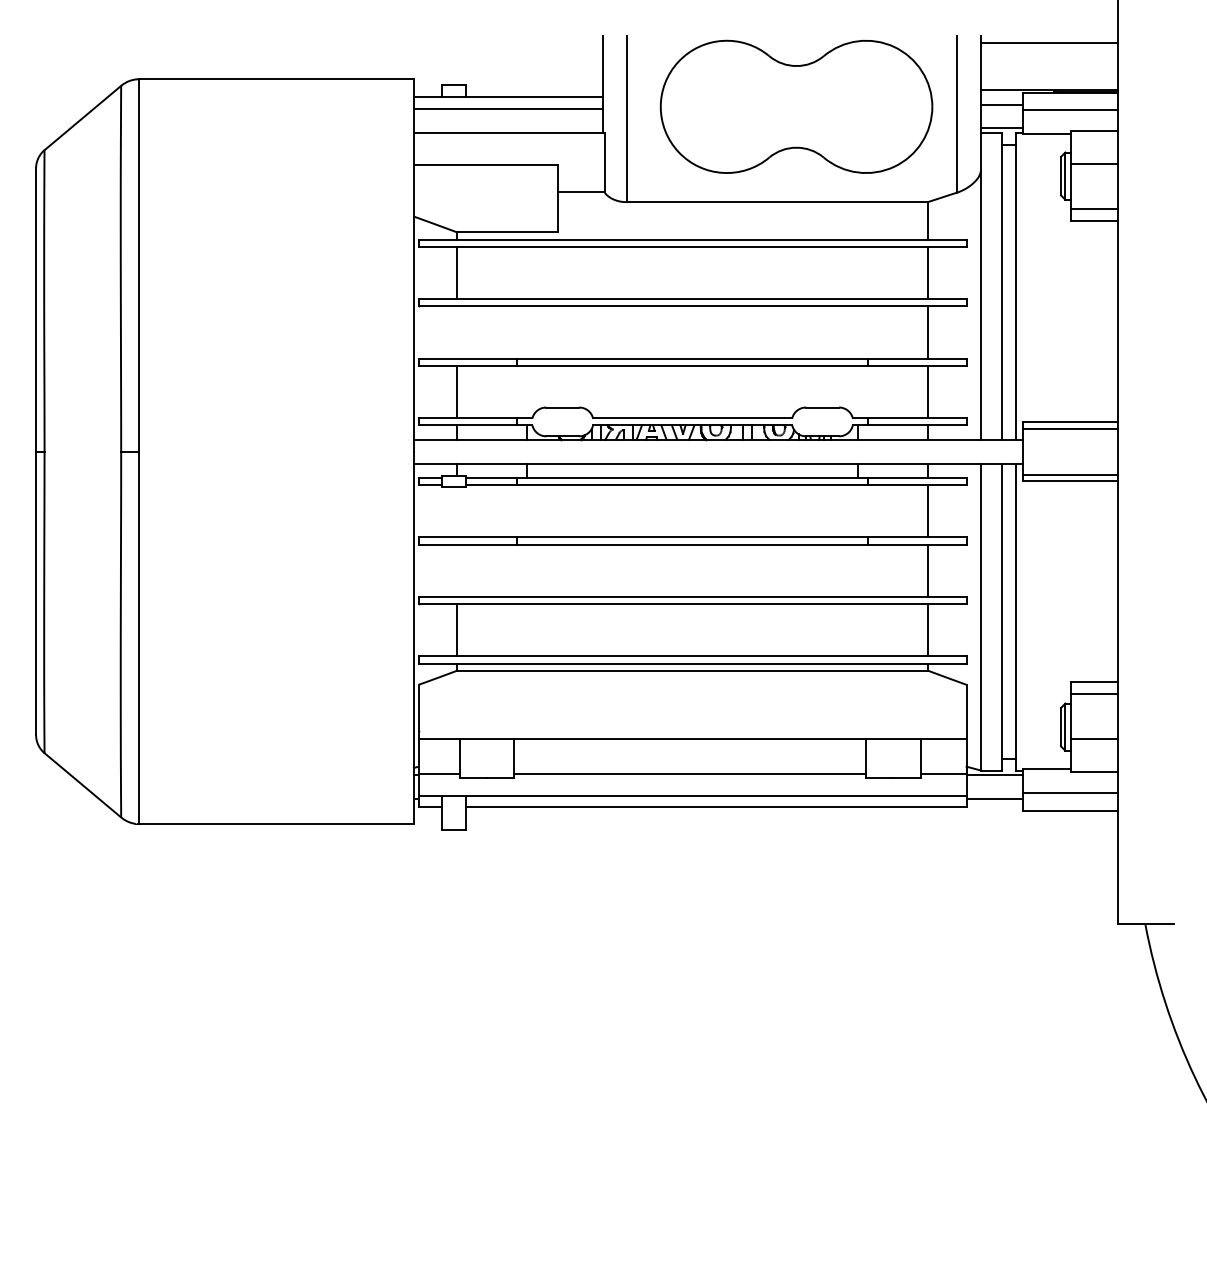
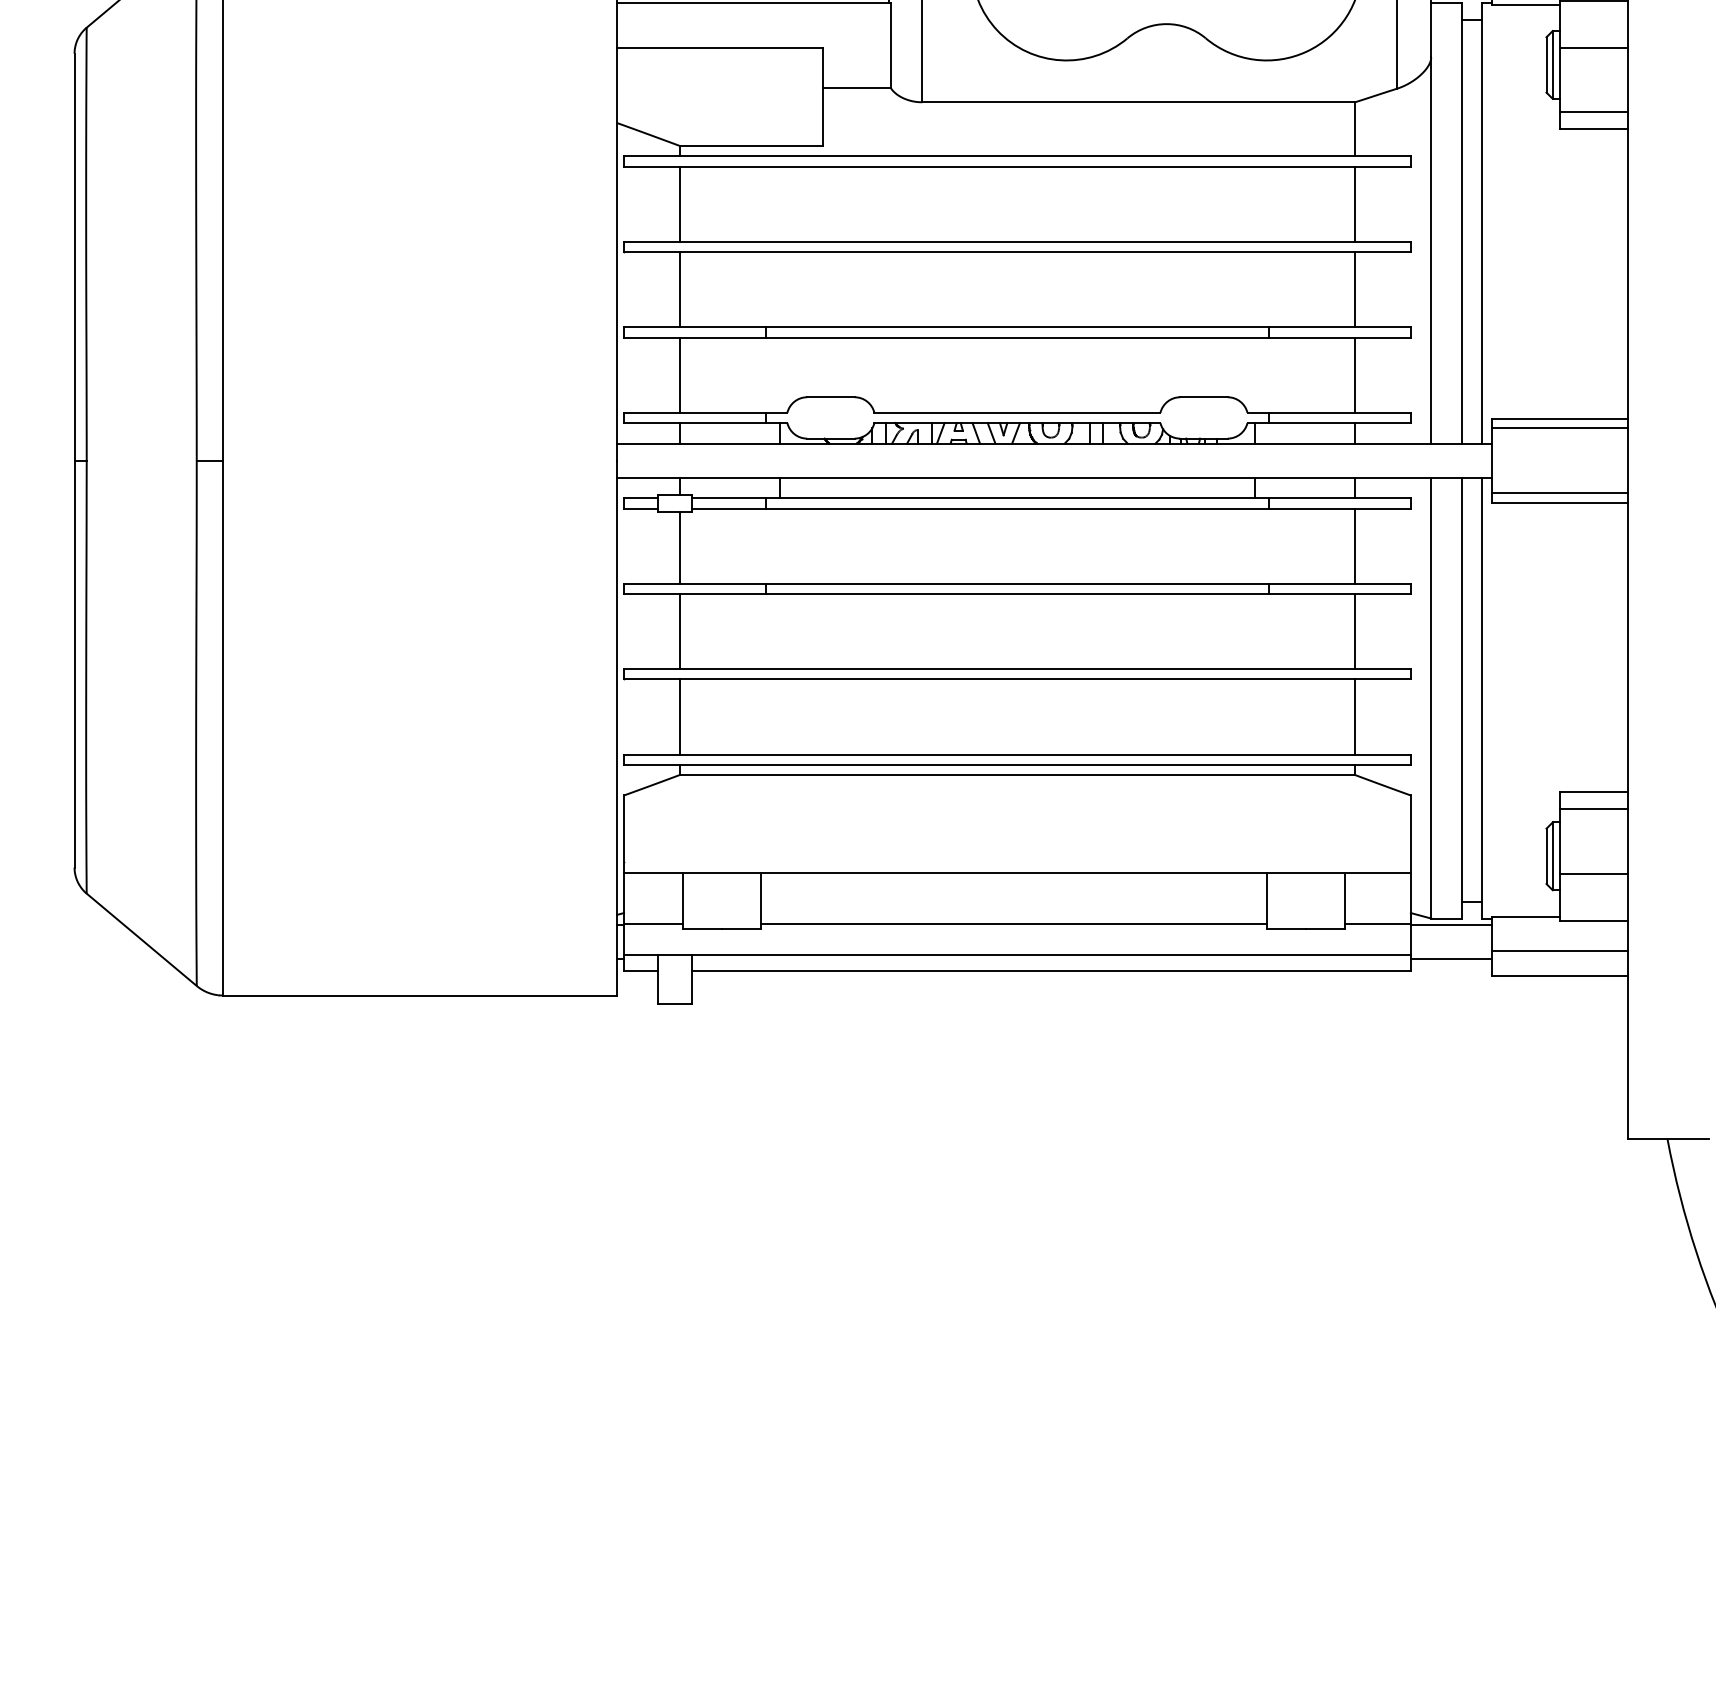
line: (457, 332) -> (679, 289), added
line: (457, 512) -> (679, 547), added
line: (457, 570) -> (679, 631), added

